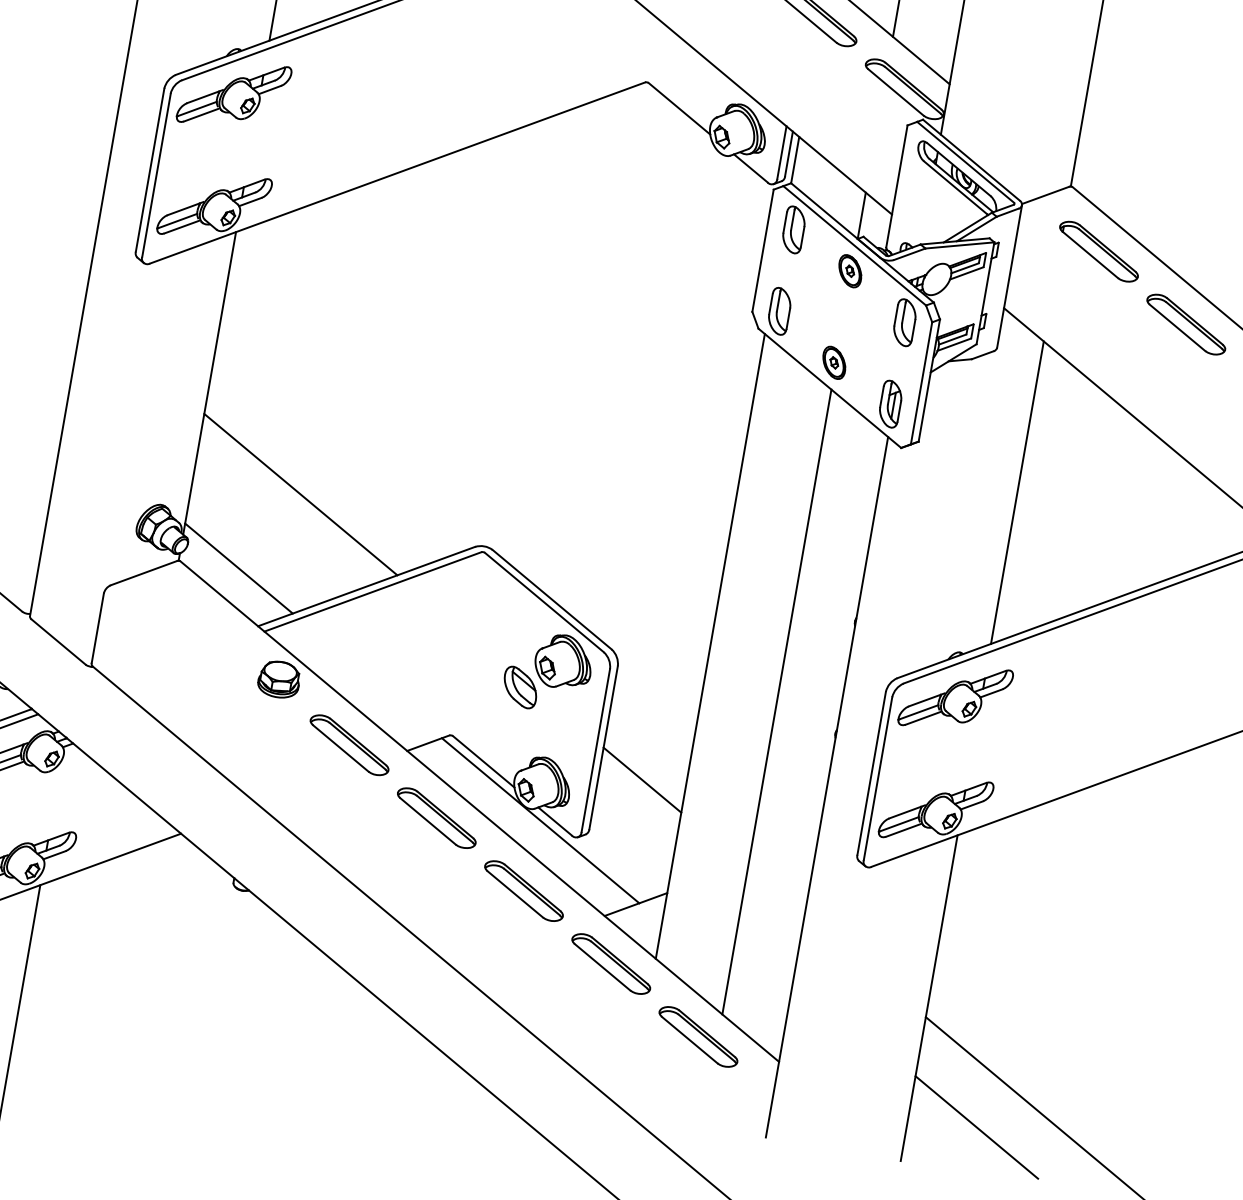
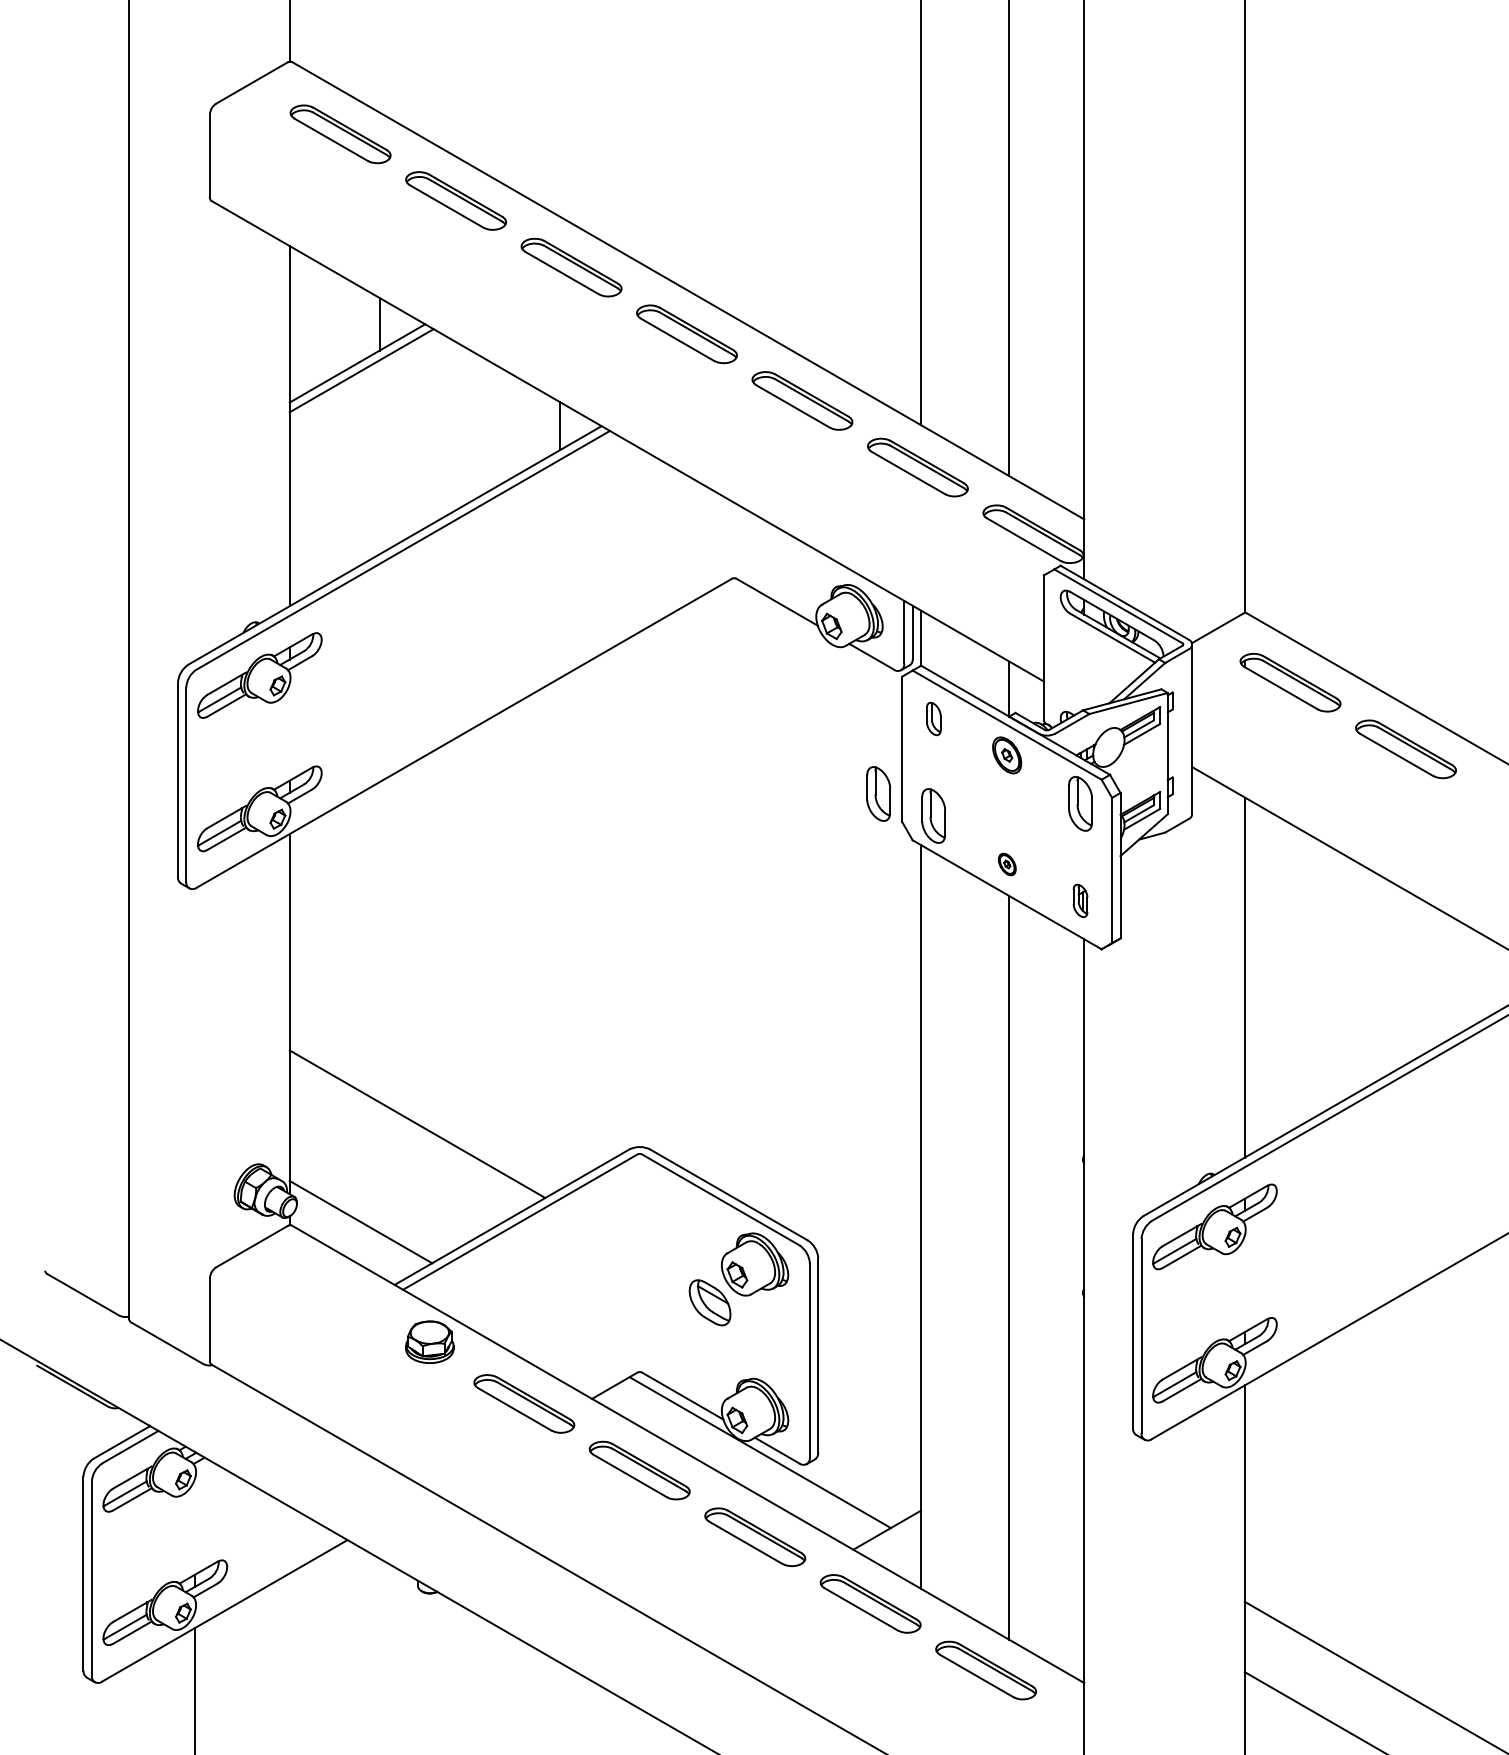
part: (793, 229) -> (933, 718), size x0.6
part: (736, 284) -> (878, 793), added
part: (834, 362) -> (1007, 864), size x0.6
part: (890, 403) -> (1080, 900), size x0.6
line: (642, 779) -> (869, 1384), removed

